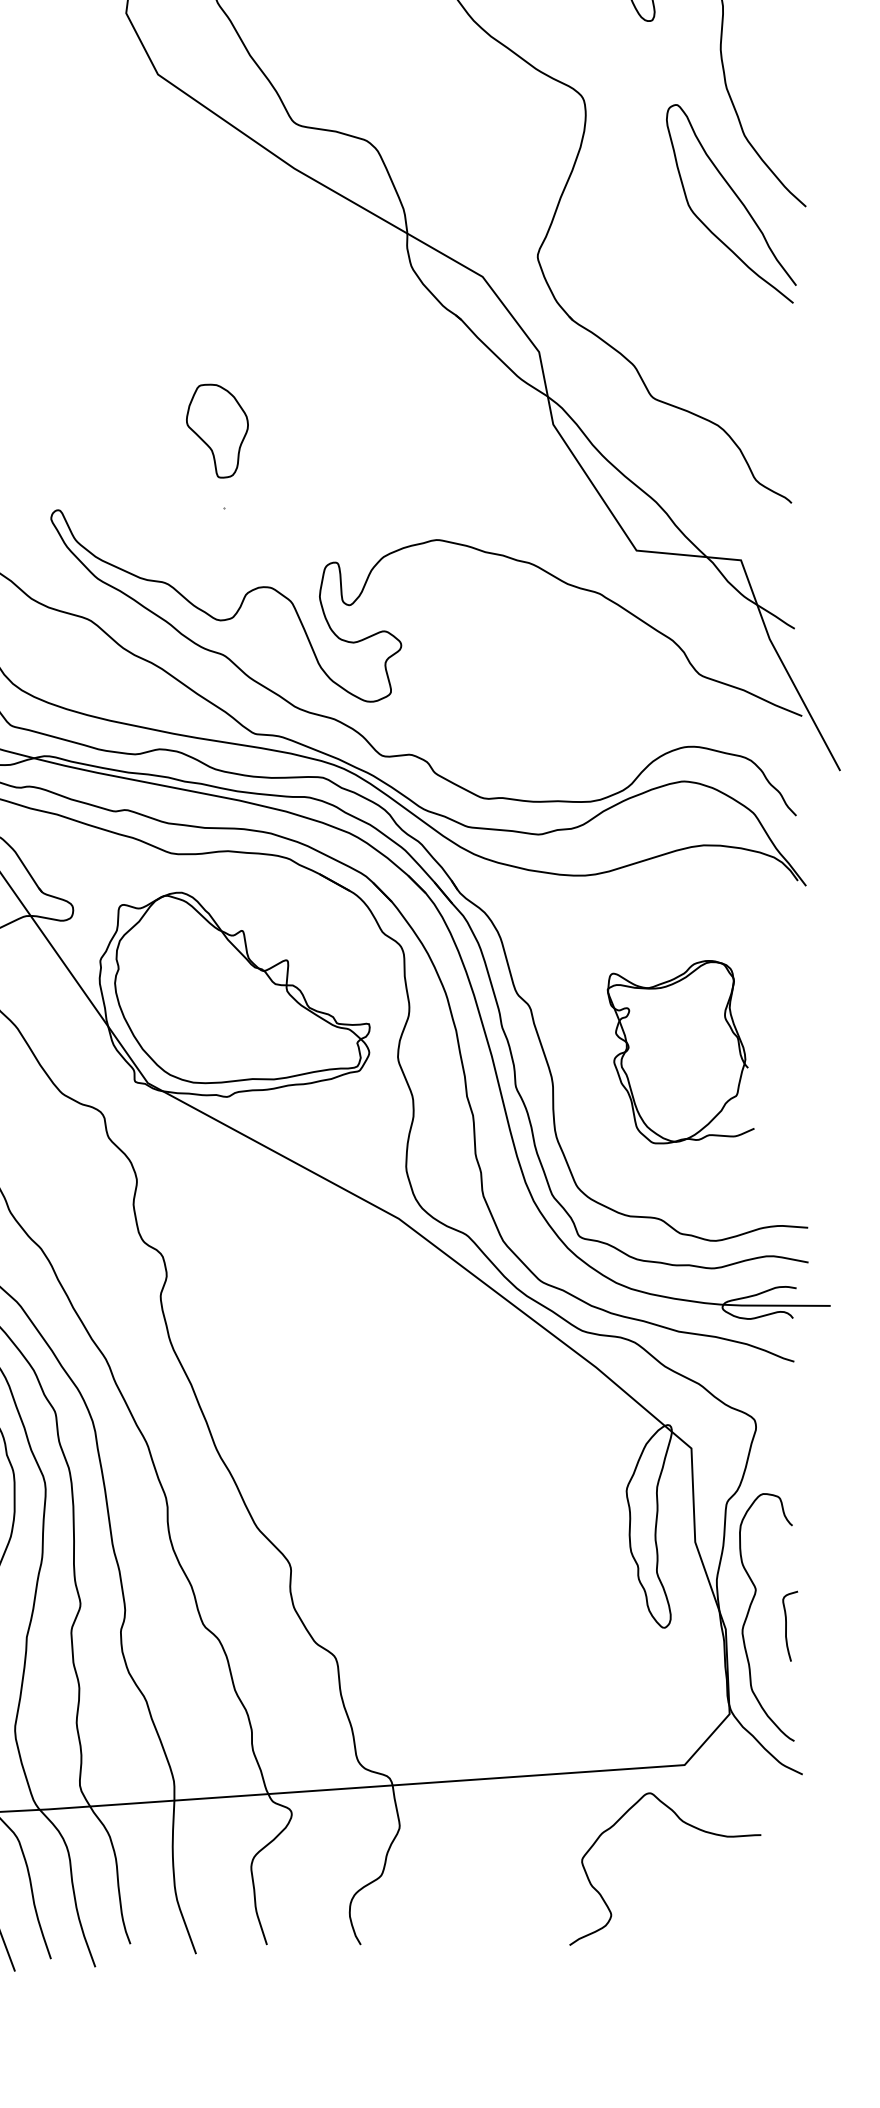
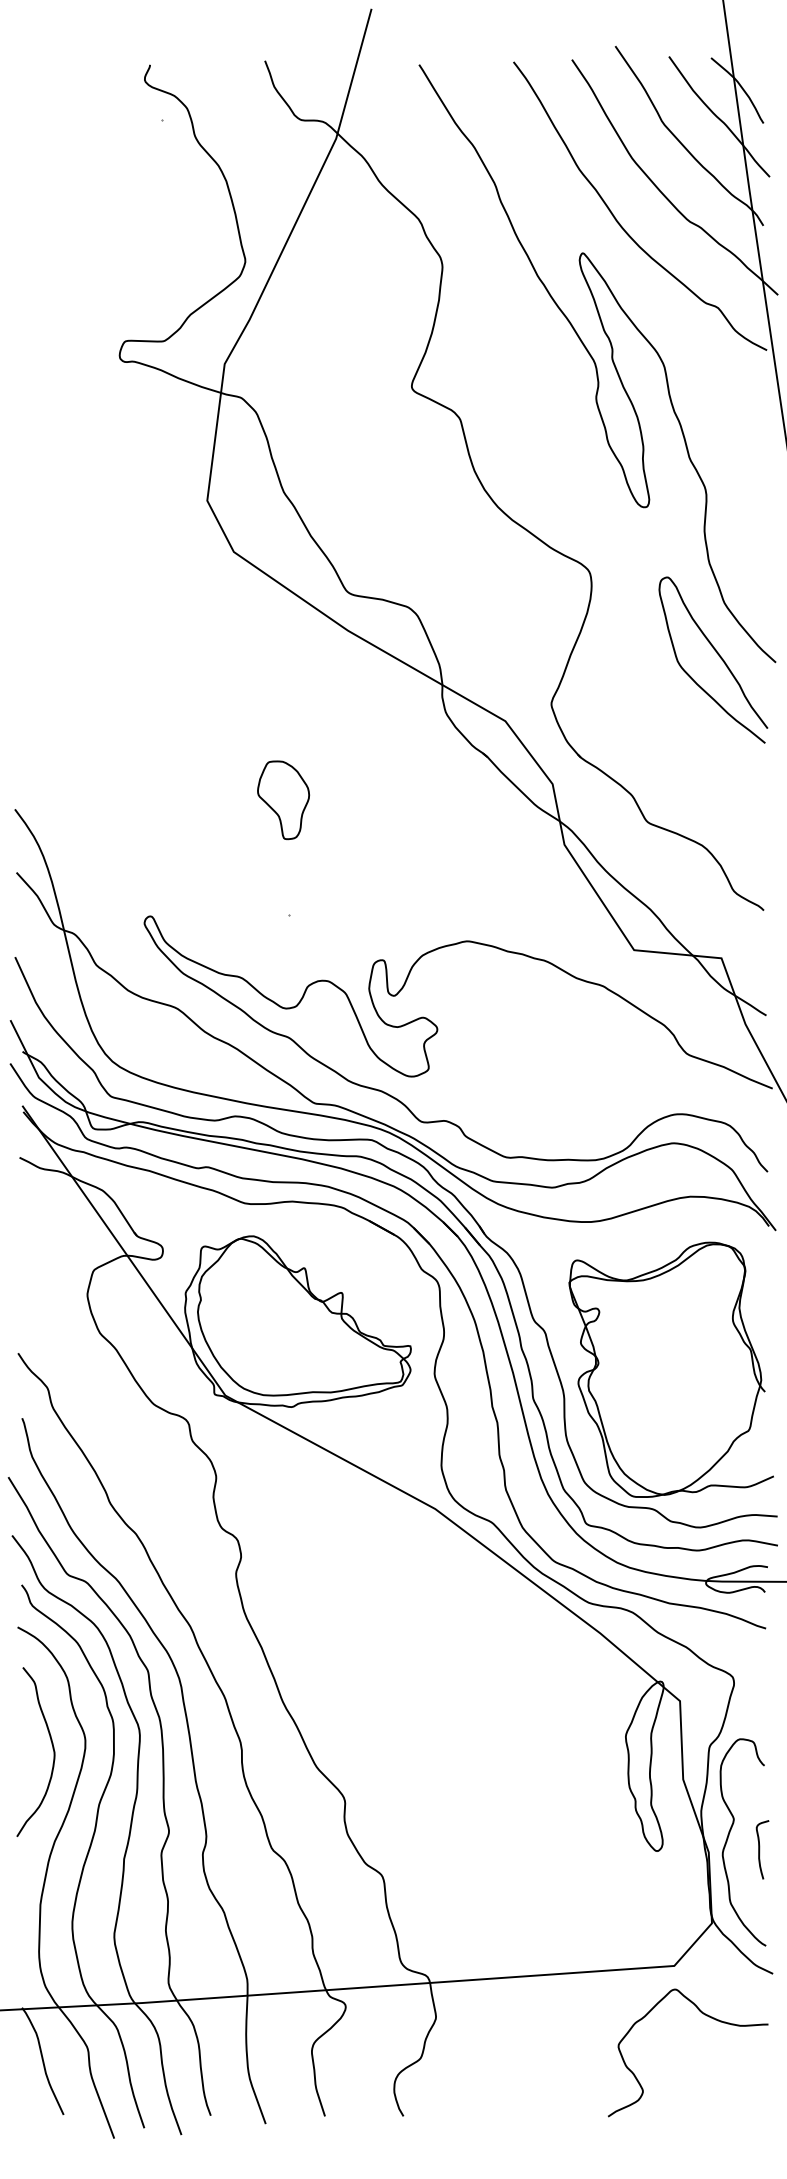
part: (217, 431) -> (283, 800), moved
part: (680, 1051) -> (670, 1369), size x1.67
curve: (687, 1825) -> (706, 2016), moved

